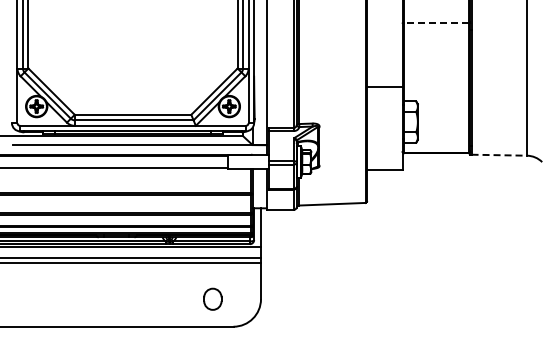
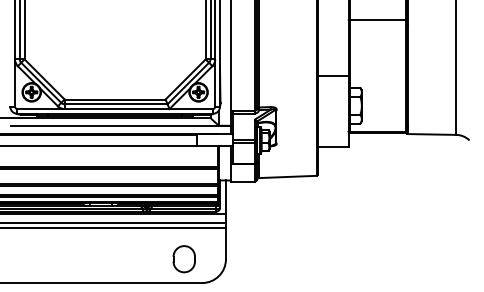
line: (436, 23) -> (377, 20), dashed -> solid
line: (499, 155) -> (432, 134), dashed -> solid
part: (212, 299) -> (183, 259), size x1.43

